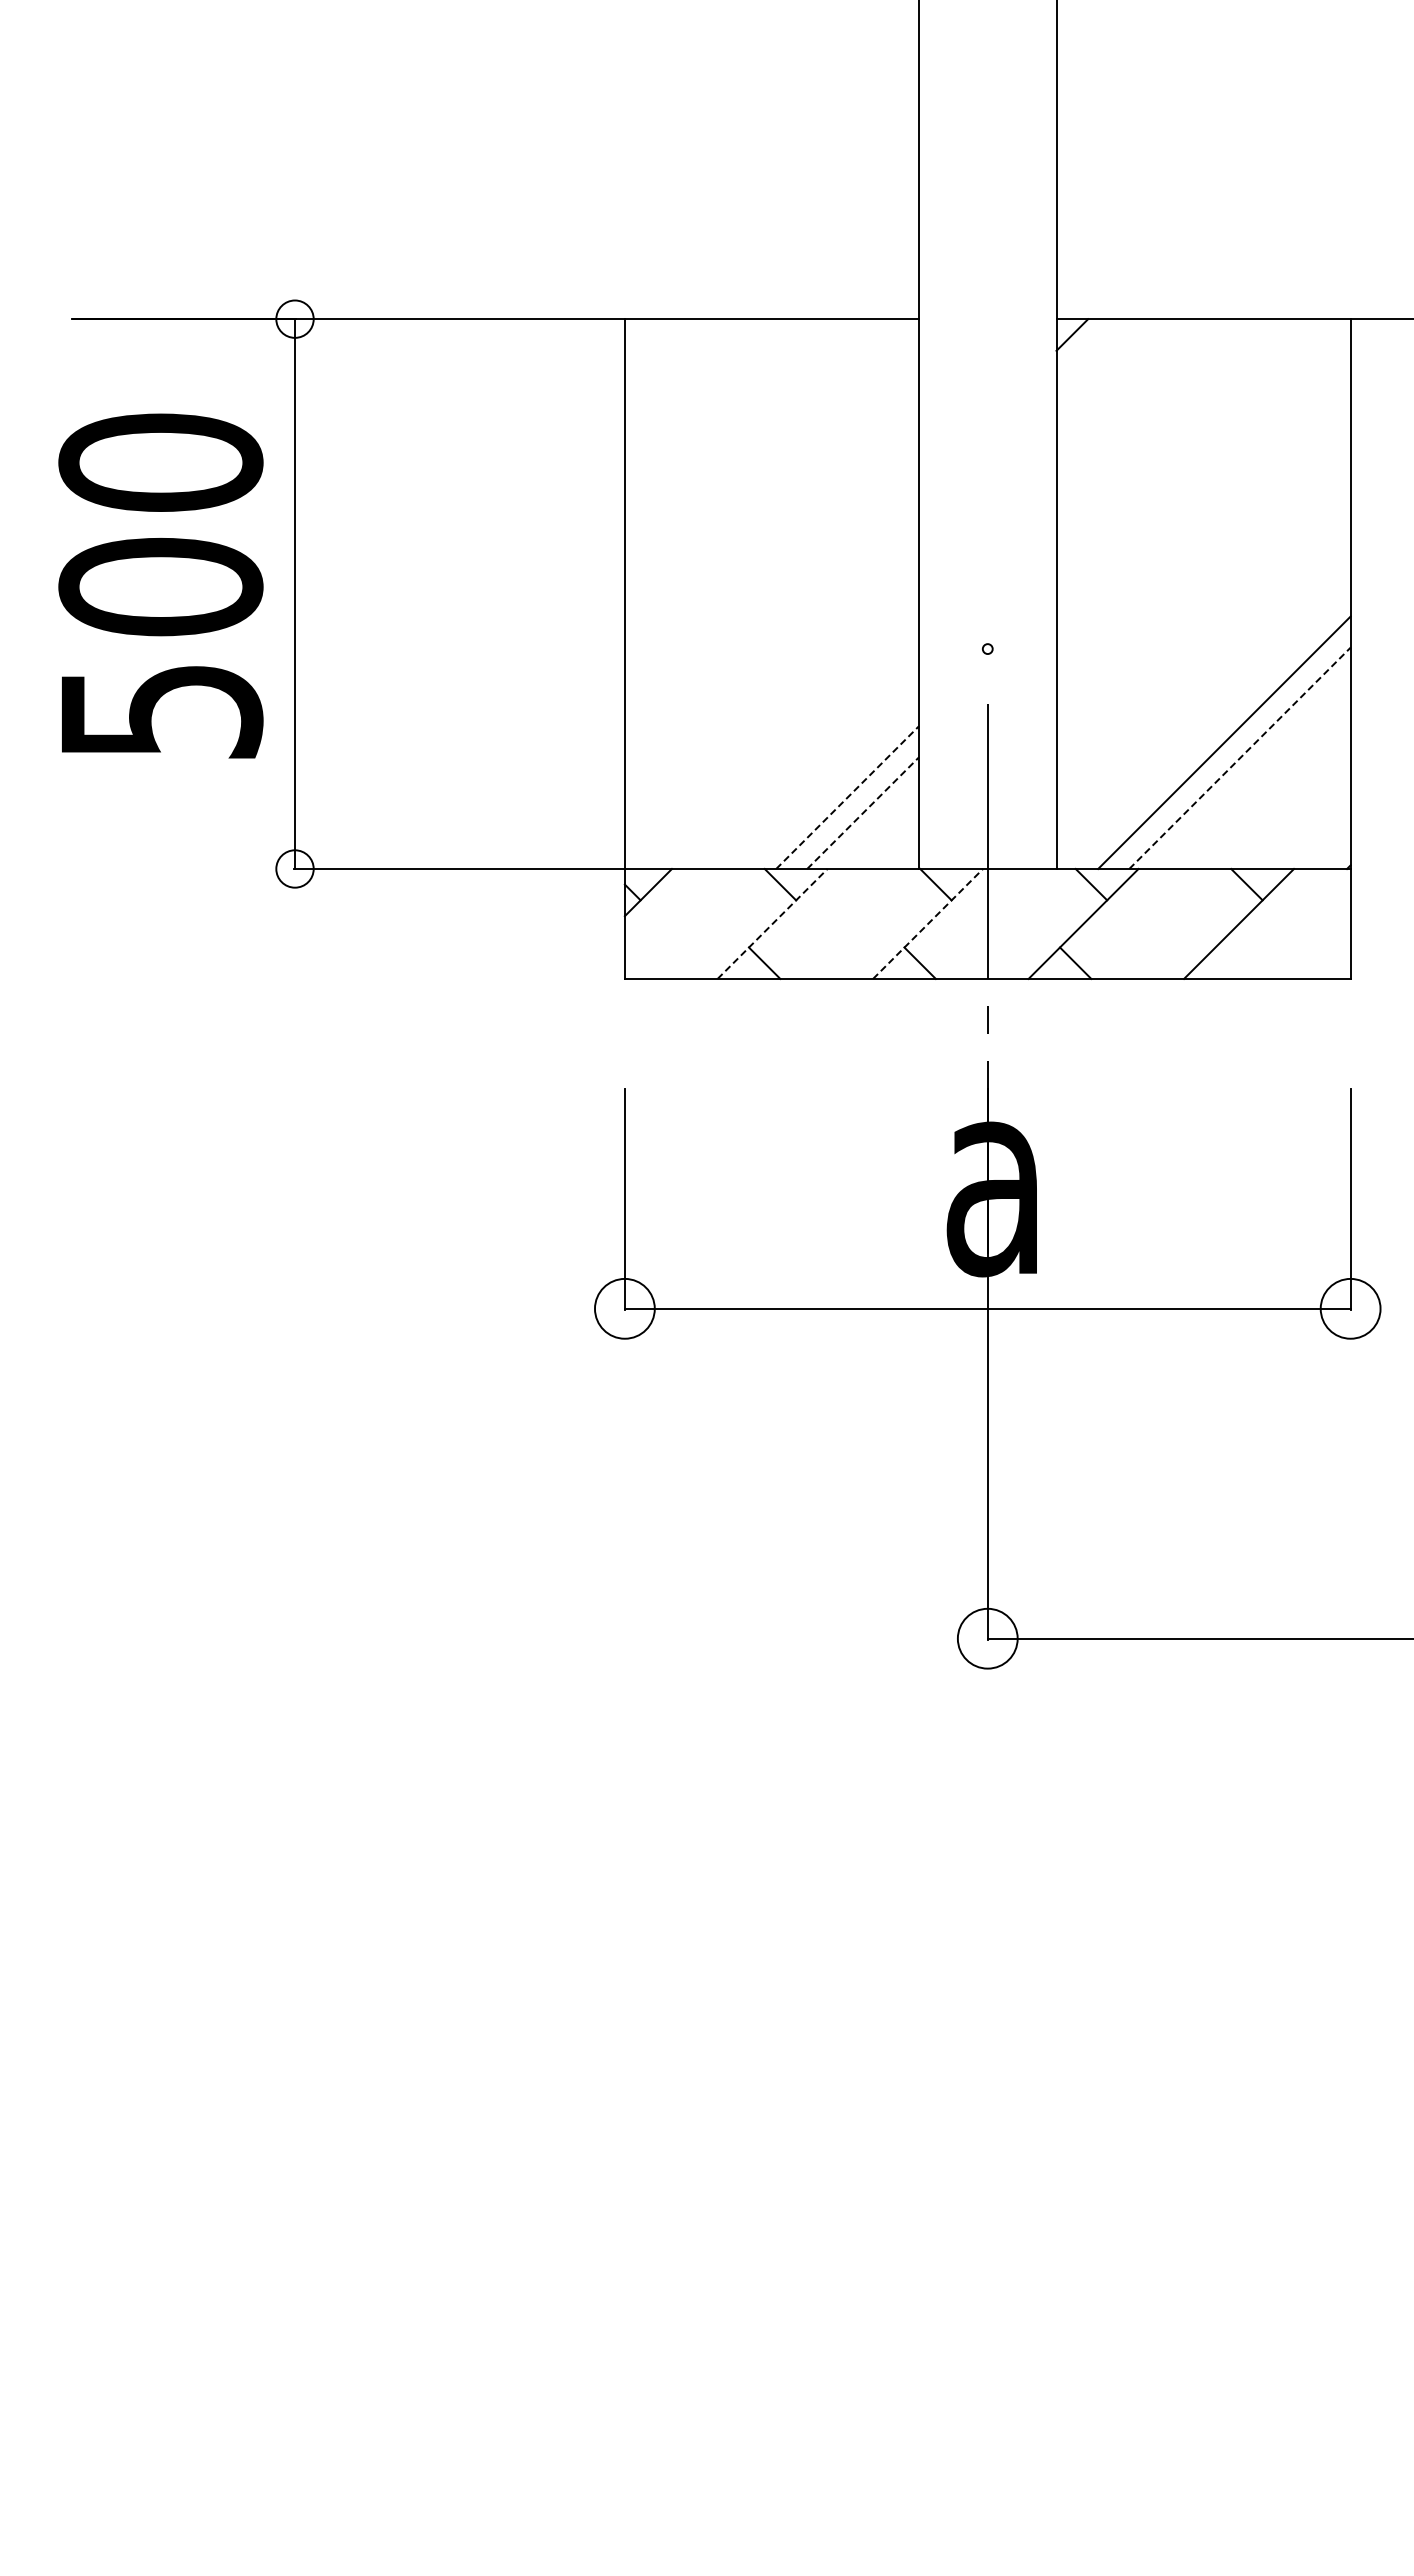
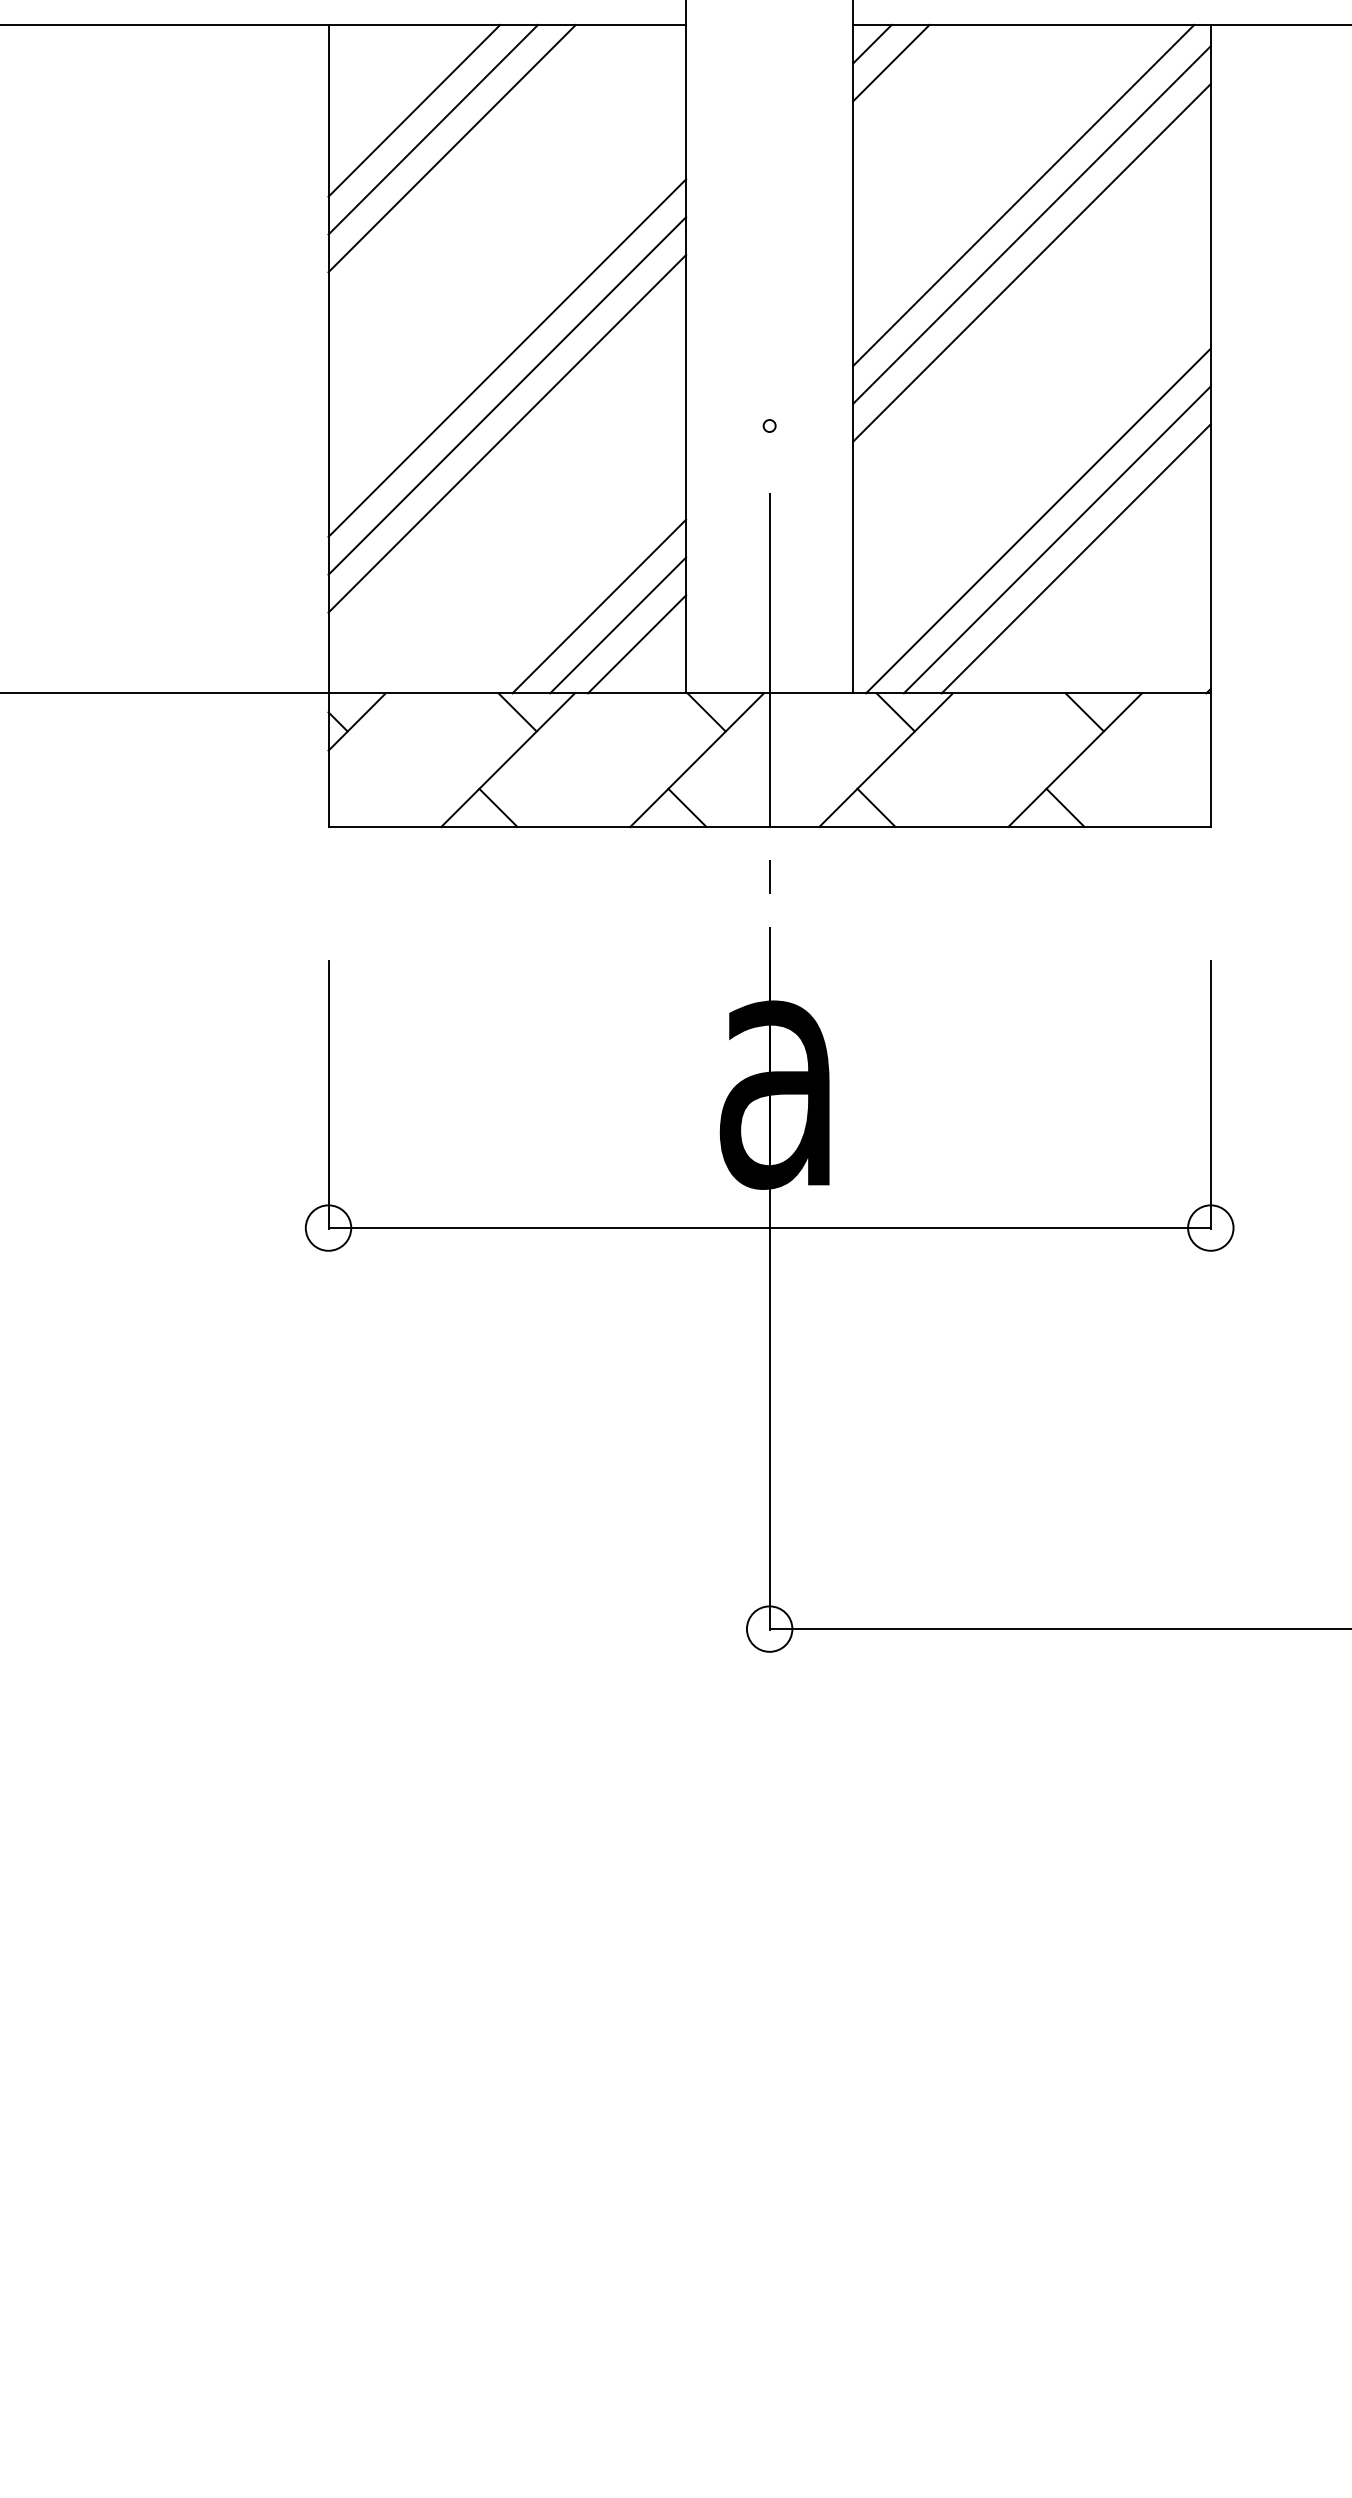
line: (1087, 350) -> (890, 63), added
line: (695, 389) -> (414, 110), added
line: (710, 405) -> (432, 129), added
line: (726, 420) -> (452, 148), added
line: (1196, 459) -> (1023, 195), added
line: (1203, 483) -> (1031, 224), added
line: (1203, 514) -> (1031, 262), added
line: (771, 593) -> (506, 358), added
line: (771, 624) -> (506, 396), added
line: (771, 655) -> (506, 433), added
line: (1208, 727) -> (1038, 521), added
line: (1239, 758) -> (1075, 559), dashed -> solid
line: (847, 797) -> (599, 606), dashed -> solid
line: (863, 812) -> (618, 624), dashed -> solid
line: (878, 828) -> (636, 644), added
line: (772, 923) -> (507, 759), dashed -> solid
line: (928, 923) -> (697, 759), dashed -> solid
line: (1230, 962) -> (1064, 807), added
circle: (624, 1308) -> (328, 1227), size x0.62
circle: (1350, 1308) -> (1210, 1227), size x0.62
circle: (987, 1638) -> (769, 1628), size x0.62

